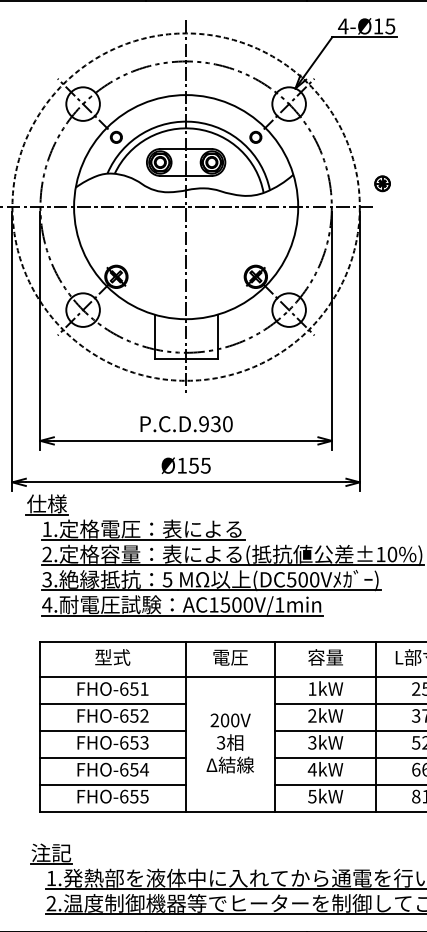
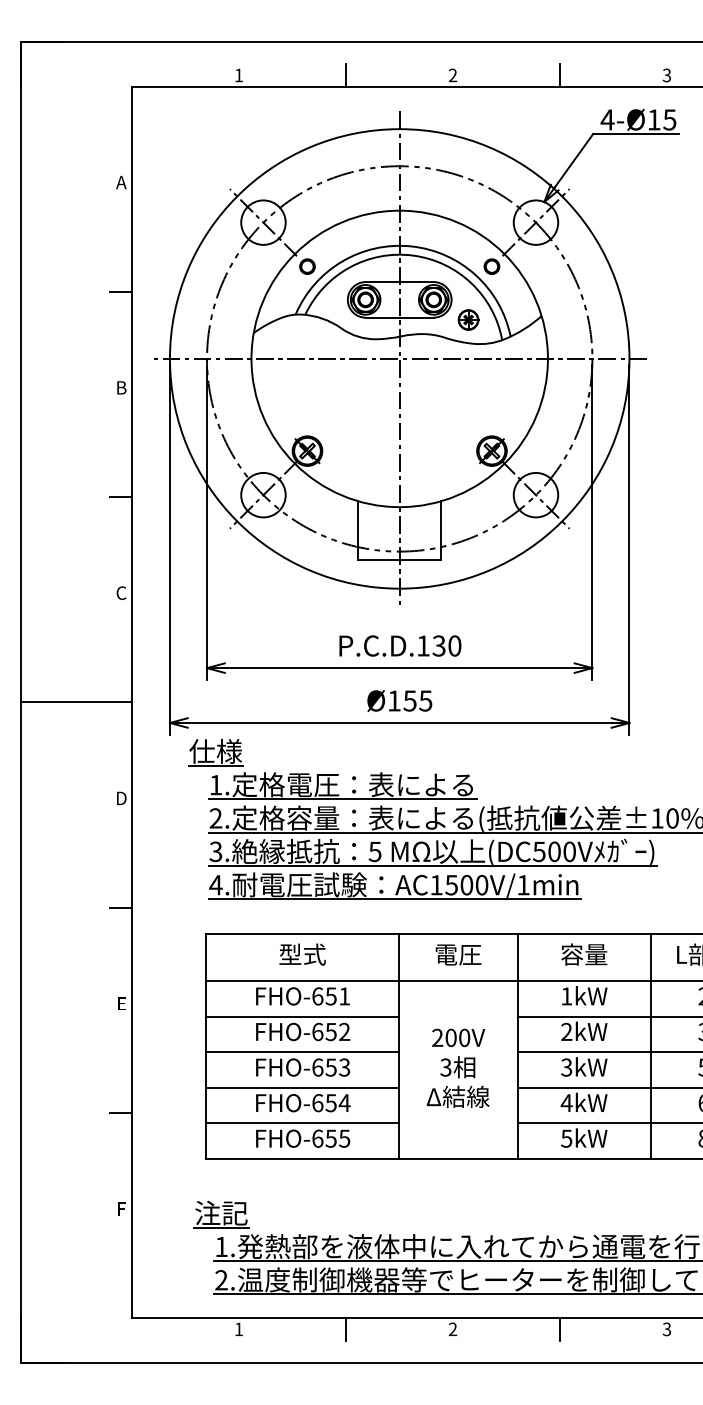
part: (382, 183) -> (468, 319), moved
circle: (185, 206) -> (399, 358), dashed -> solid
text: (204, 423) -> (423, 645), P.C.D.930 -> P.C.D.130

